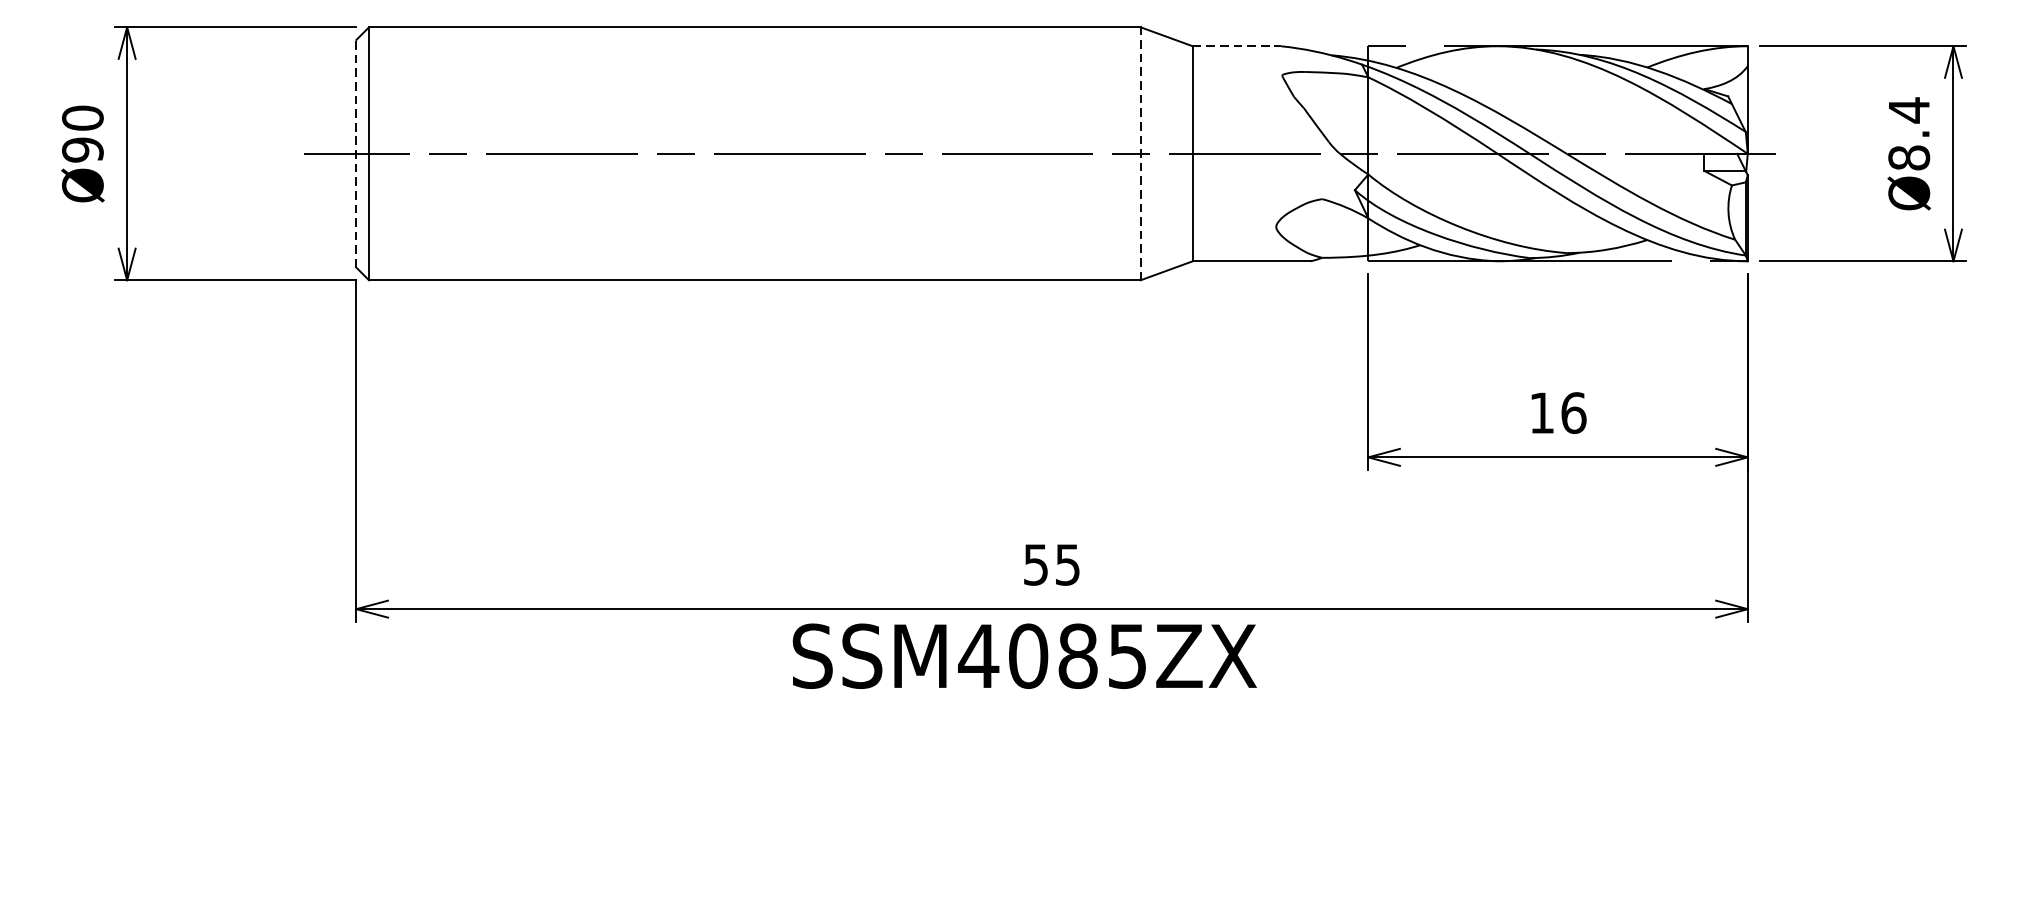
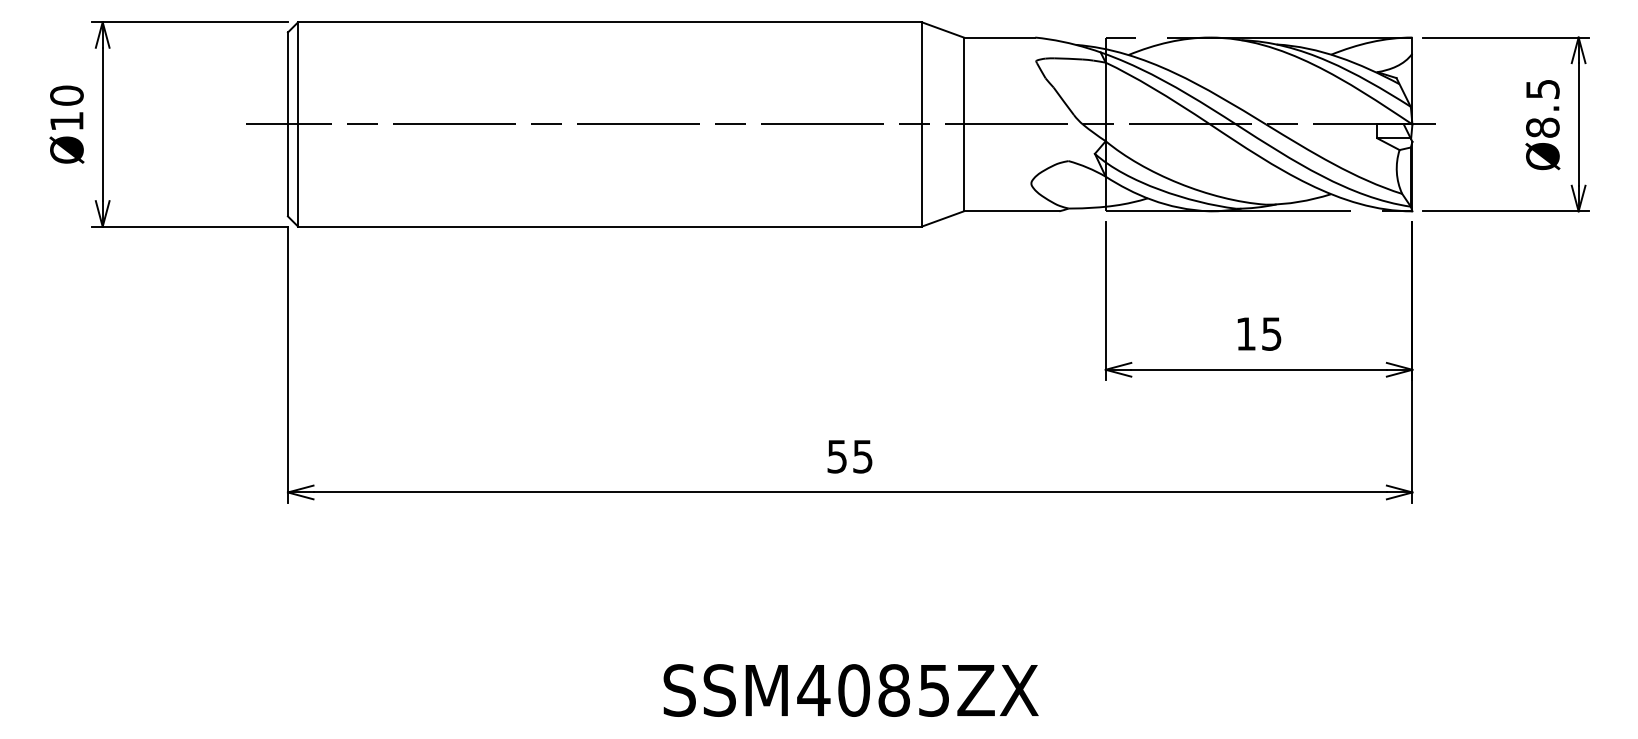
line: (1236, 46) -> (999, 37), dashed -> solid
text: (1908, 110) -> (1542, 89), Ø8.4 -> Ø8.5
text: (82, 150) -> (66, 121), Ø90 -> Ø10
line: (355, 152) -> (287, 123), dashed -> solid
line: (1140, 152) -> (921, 123), dashed -> solid
text: (1574, 412) -> (1272, 333), 16 -> 15
text: (1024, 656) -> (850, 690), moved

